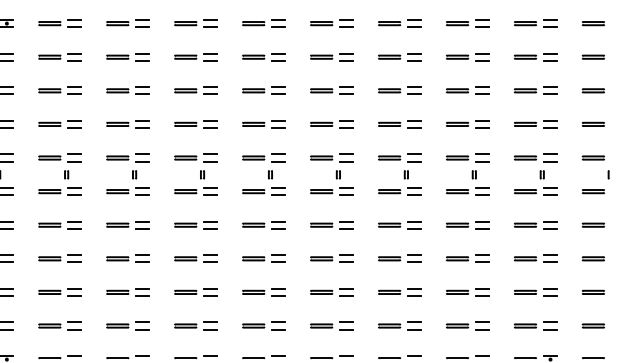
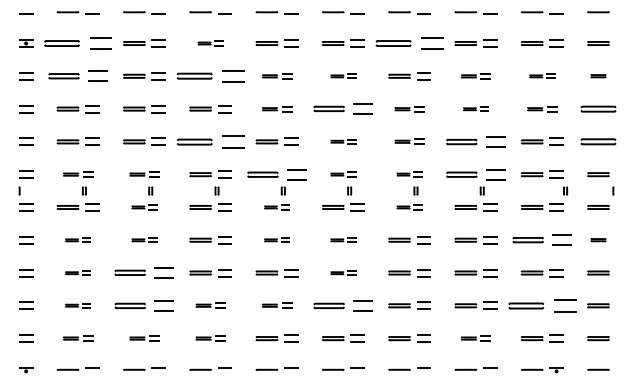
part: (59, 23) -> (77, 43), size x1.6
part: (195, 23) -> (210, 43), size x0.6
part: (399, 23) -> (409, 43), size x1.6
part: (593, 56) -> (598, 75), size x0.7
part: (59, 57) -> (77, 76), size x1.4
part: (195, 57) -> (210, 76), size x1.6
part: (263, 57) -> (276, 76), size x0.7
part: (332, 57) -> (343, 76), size x0.6
part: (467, 57) -> (475, 76), size x0.7
part: (535, 57) -> (541, 76), size x0.6
part: (593, 90) -> (598, 108), size x1.6
part: (263, 91) -> (276, 109), size x0.7
part: (332, 91) -> (343, 109), size x1.4
part: (399, 91) -> (409, 109), size x0.7
part: (467, 91) -> (475, 109), size x0.6
part: (535, 91) -> (541, 109), size x0.7
part: (195, 124) -> (210, 141), size x1.6
part: (332, 124) -> (343, 141), size x0.6
part: (399, 124) -> (409, 141), size x0.7
part: (467, 124) -> (475, 141), size x1.4
part: (593, 124) -> (598, 141), size x1.6
part: (59, 157) -> (77, 174), size x0.7
part: (128, 157) -> (144, 174), size x0.7
part: (263, 157) -> (276, 174), size x1.4
part: (332, 157) -> (343, 174), size x0.6
part: (399, 157) -> (409, 174), size x0.6
part: (467, 157) -> (475, 174), size x1.4
part: (542, 174) -> (565, 190), moved
part: (128, 191) -> (144, 207), size x0.6
part: (263, 191) -> (276, 207), size x0.6
part: (399, 191) -> (409, 207), size x0.6
part: (593, 224) -> (598, 239), size x0.7
part: (59, 225) -> (77, 240), size x0.6
part: (128, 225) -> (144, 240), size x0.6
part: (263, 225) -> (276, 240), size x0.6
part: (332, 225) -> (343, 240), size x0.6
part: (535, 225) -> (541, 240), size x1.4
part: (59, 259) -> (77, 273), size x0.6
part: (128, 259) -> (144, 273), size x1.4
part: (332, 259) -> (343, 273), size x0.6
part: (59, 292) -> (77, 305), size x0.6
part: (128, 292) -> (144, 305), size x1.4
part: (195, 292) -> (210, 305), size x0.7
part: (263, 292) -> (276, 305), size x0.7
part: (332, 292) -> (343, 305), size x1.4
part: (535, 292) -> (541, 305), size x1.6
part: (59, 325) -> (77, 338), size x0.7
part: (128, 325) -> (144, 338), size x0.7
part: (195, 325) -> (210, 338), size x0.7
part: (467, 325) -> (475, 338), size x0.7

